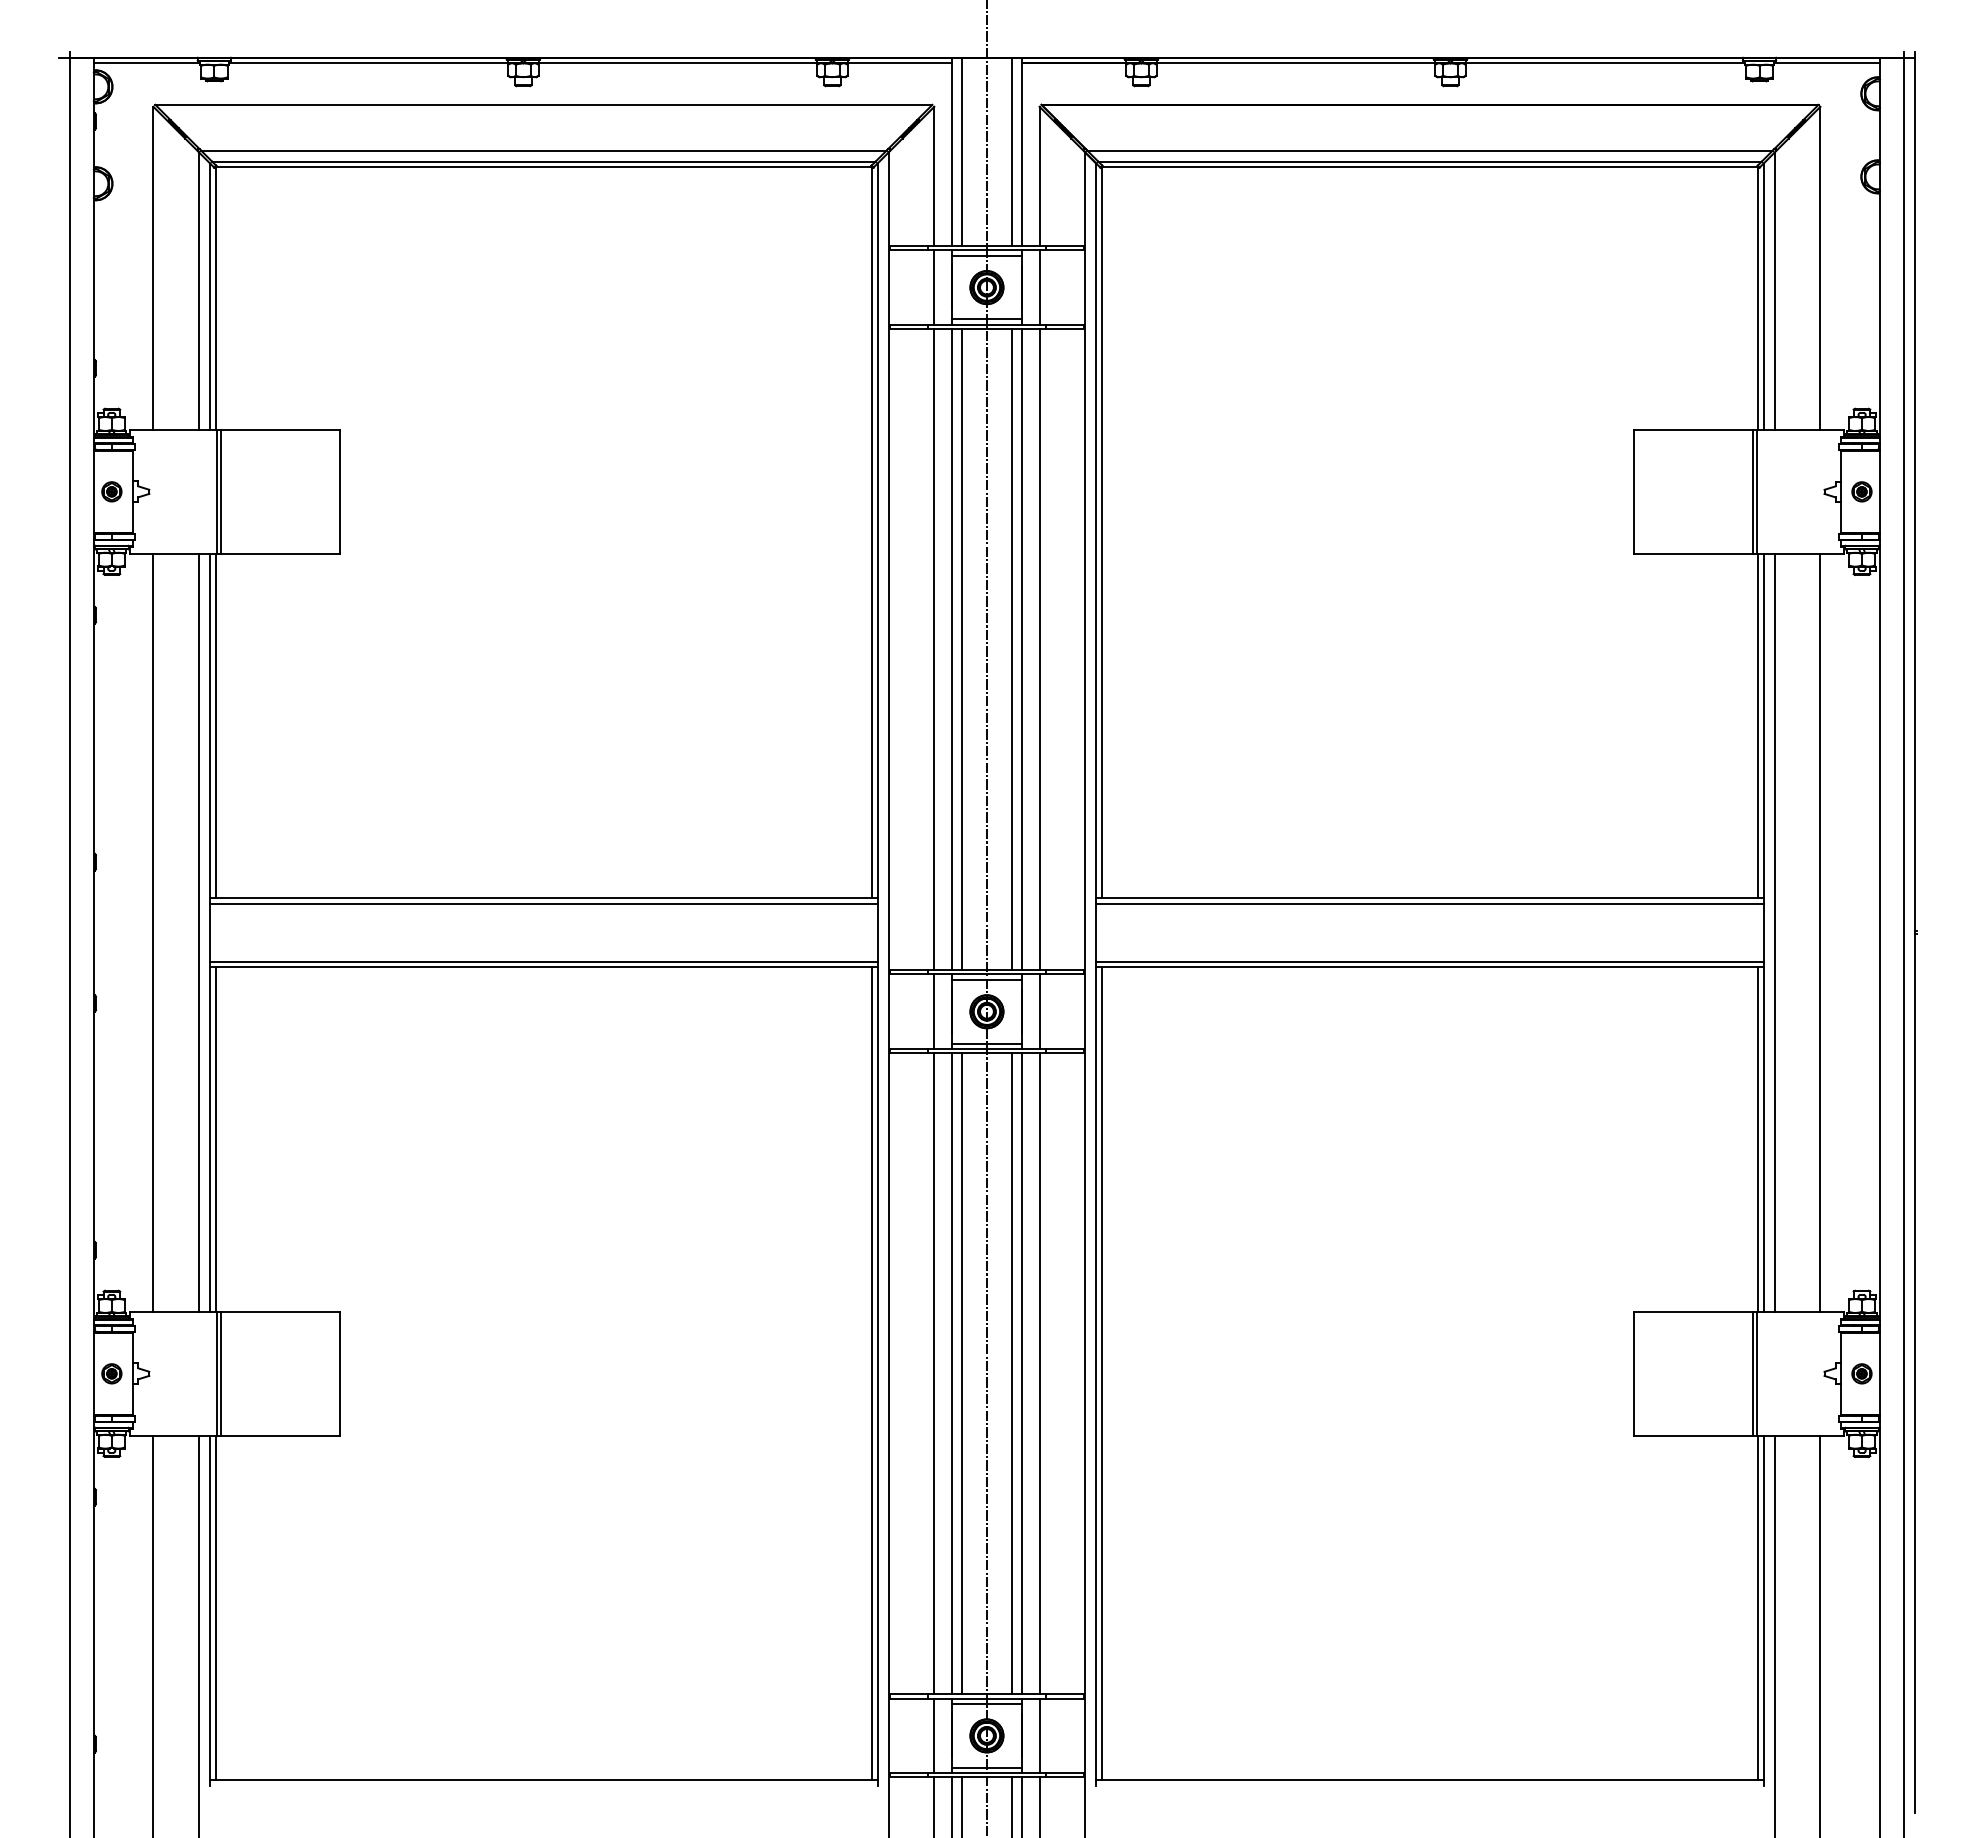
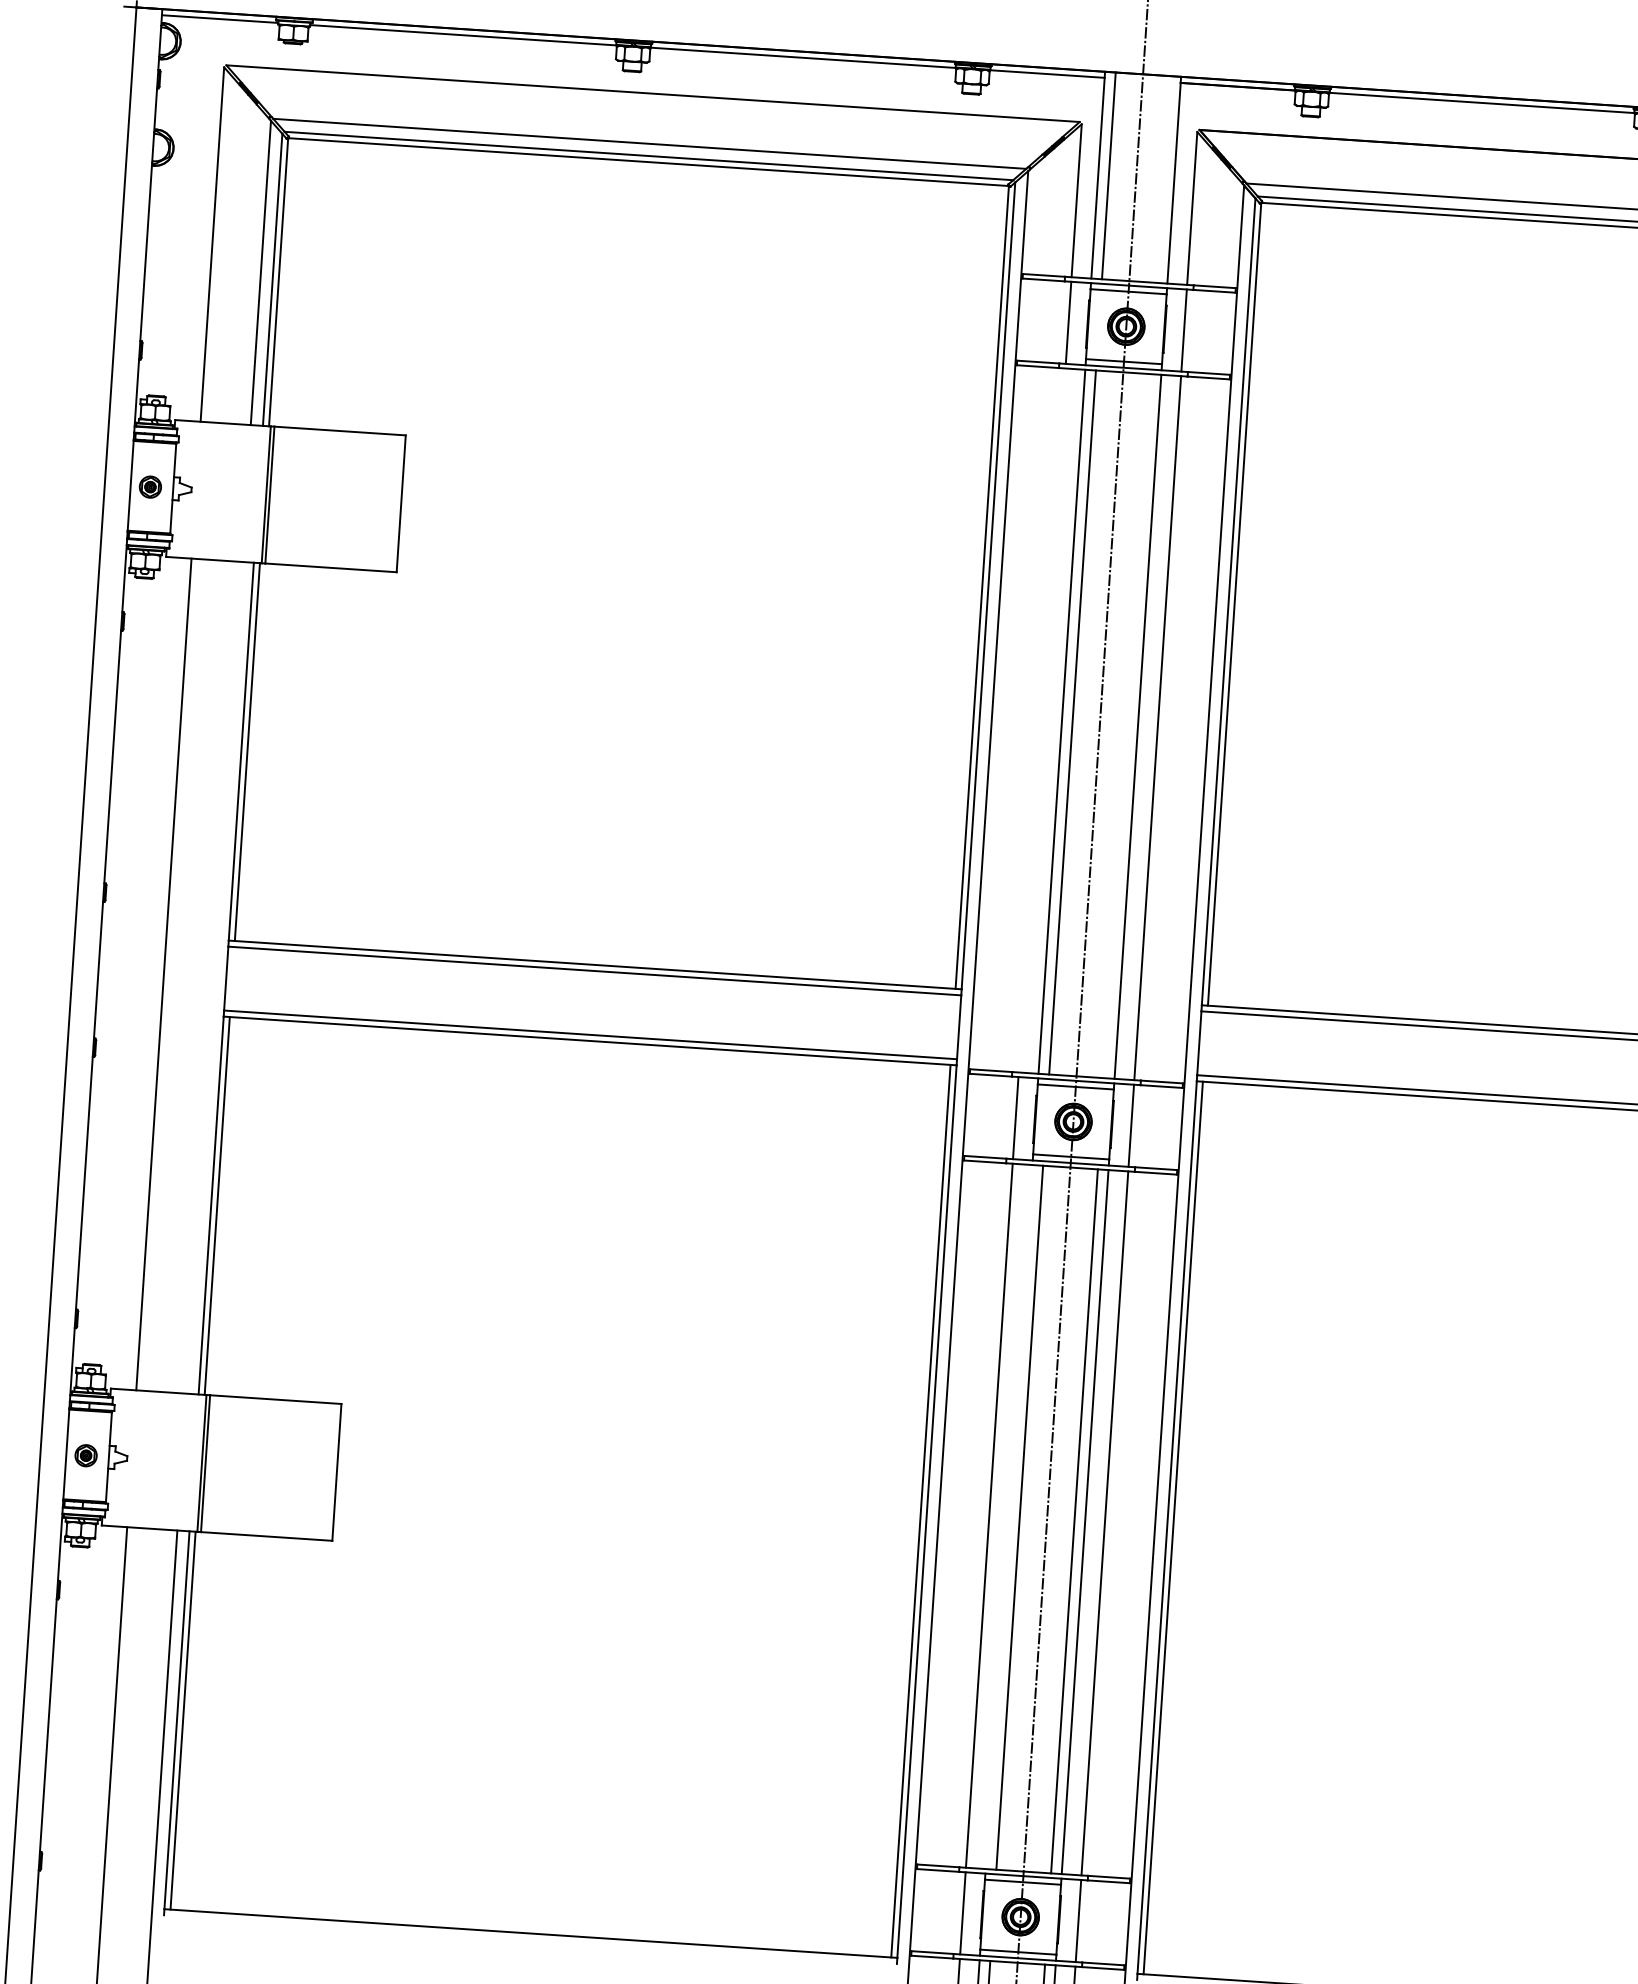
line: (1011, 151) -> (1163, 179), removed
line: (934, 649) -> (1042, 720), removed
line: (1011, 649) -> (1126, 725), removed
line: (199, 932) -> (214, 977), removed
line: (952, 1373) -> (1009, 1516), removed

